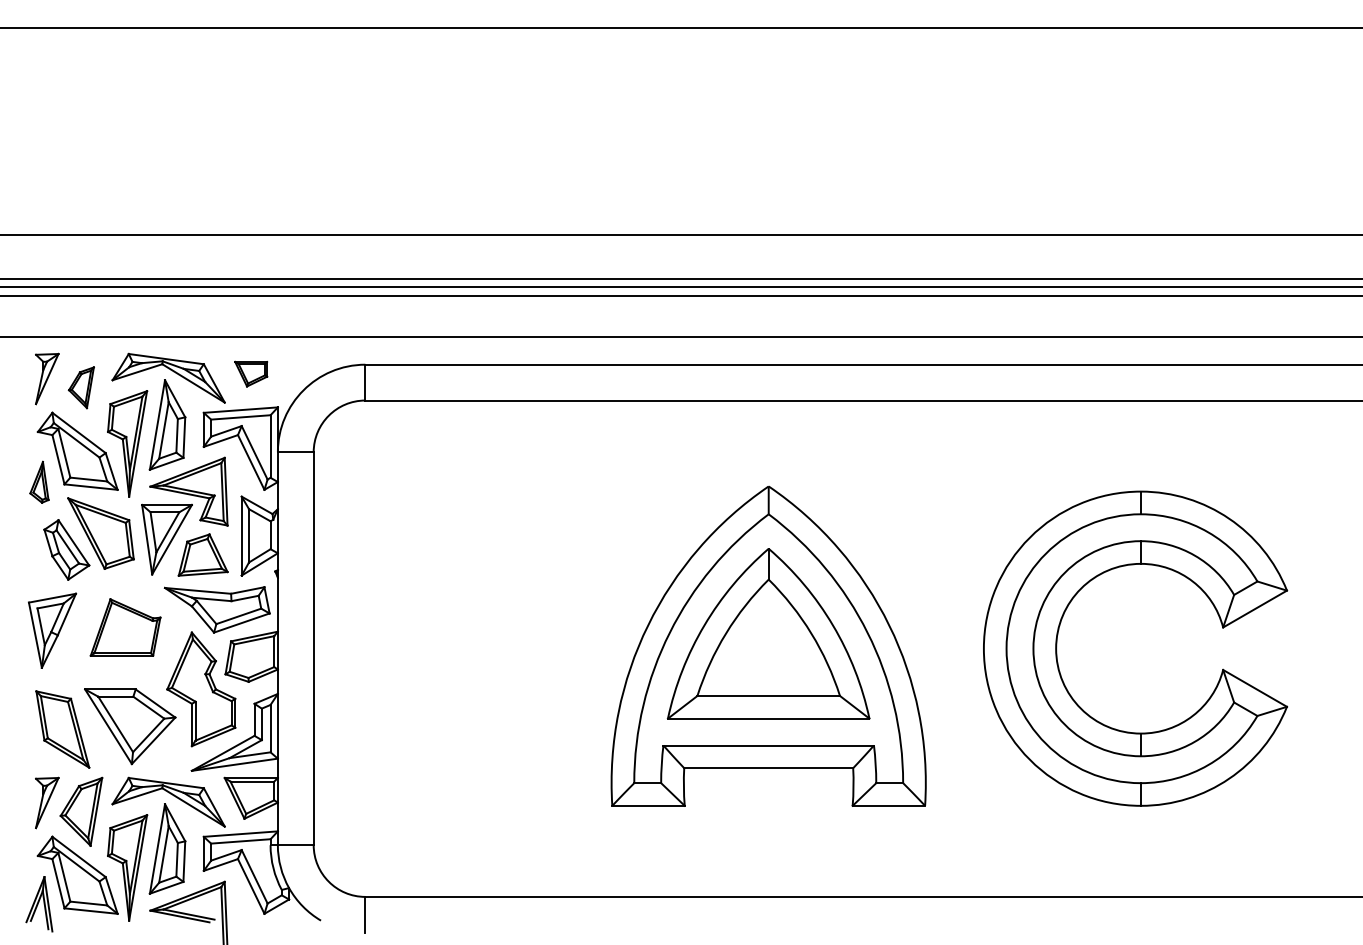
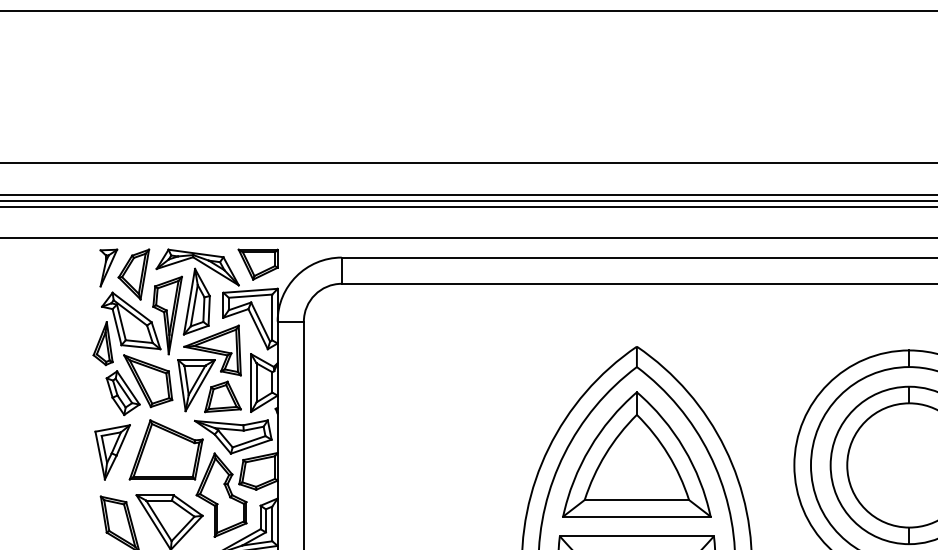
part: (250, 373) -> (257, 264), size x1.67
part: (81, 387) -> (133, 274), size x1.67
part: (39, 482) -> (103, 343), size x1.43
part: (125, 627) -> (166, 449), size x1.43

